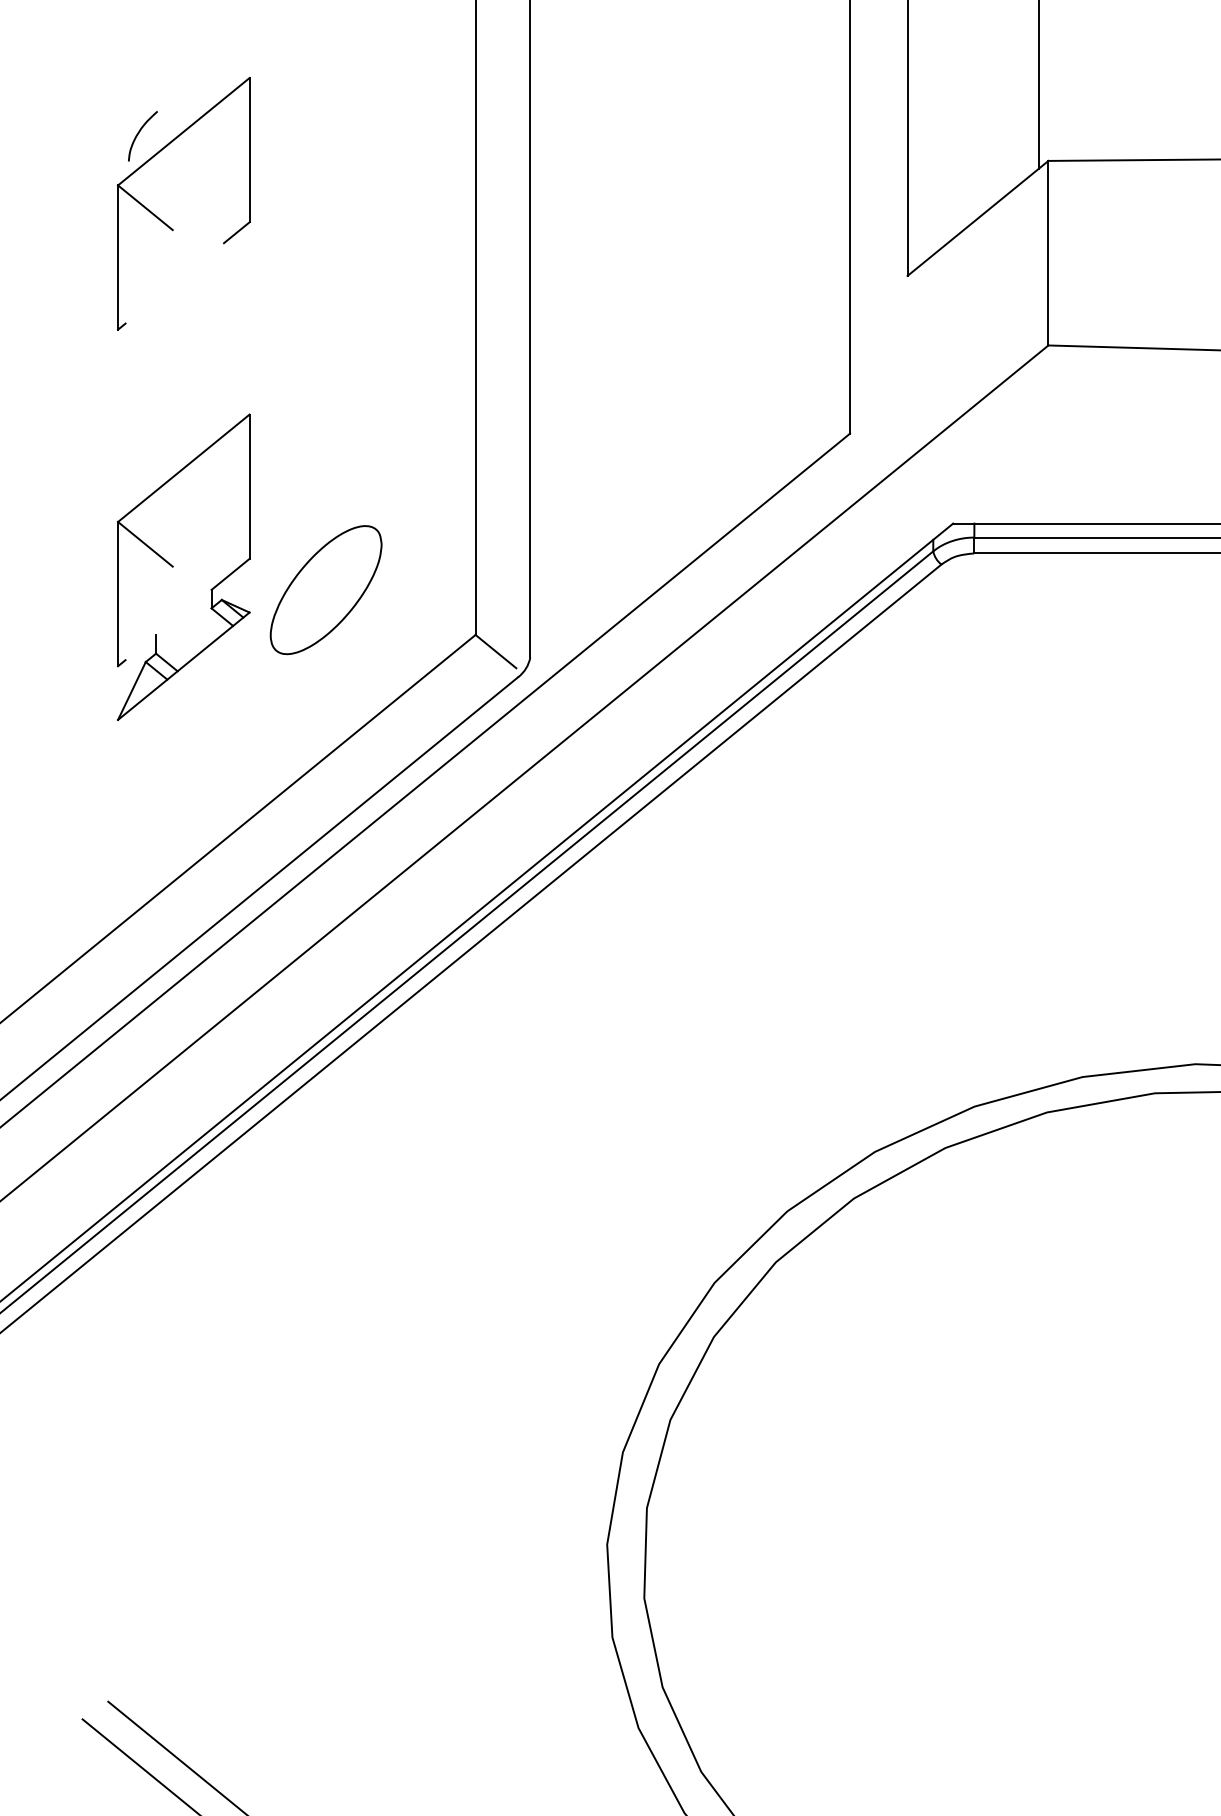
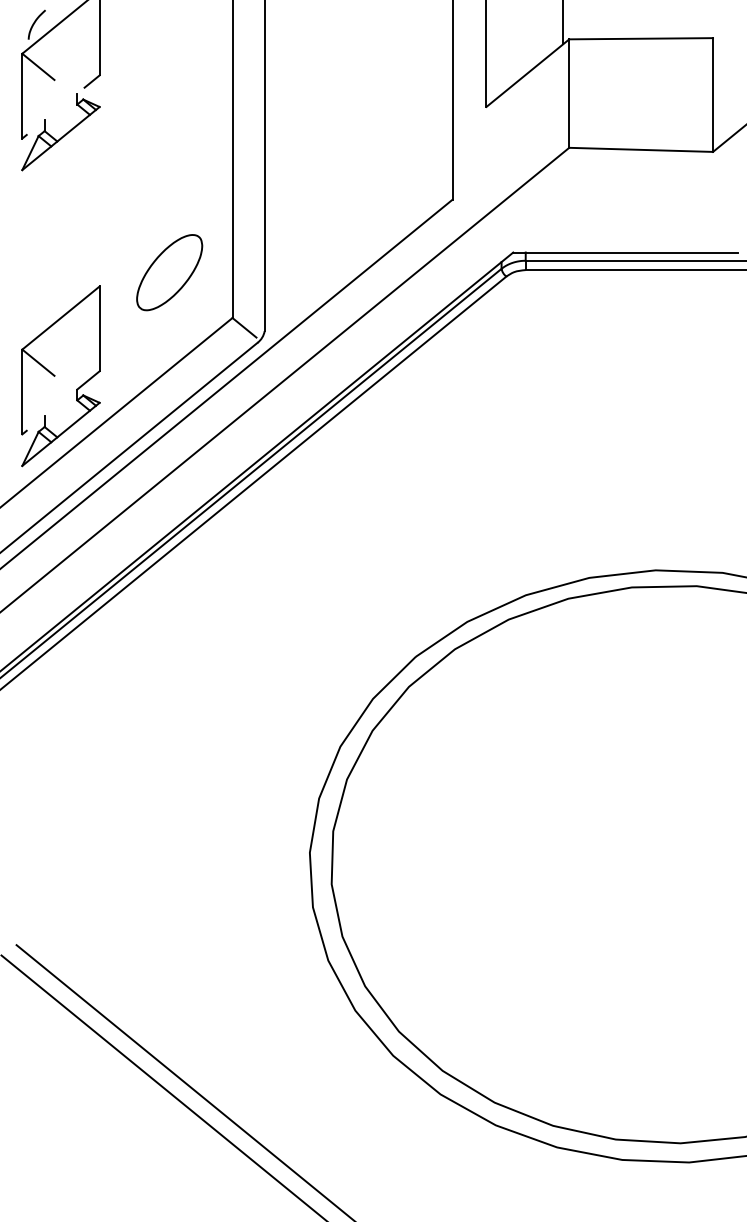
part: (182, 319) -> (60, 132), added
part: (182, 567) -> (60, 376), moved
part: (325, 589) -> (169, 272), moved

